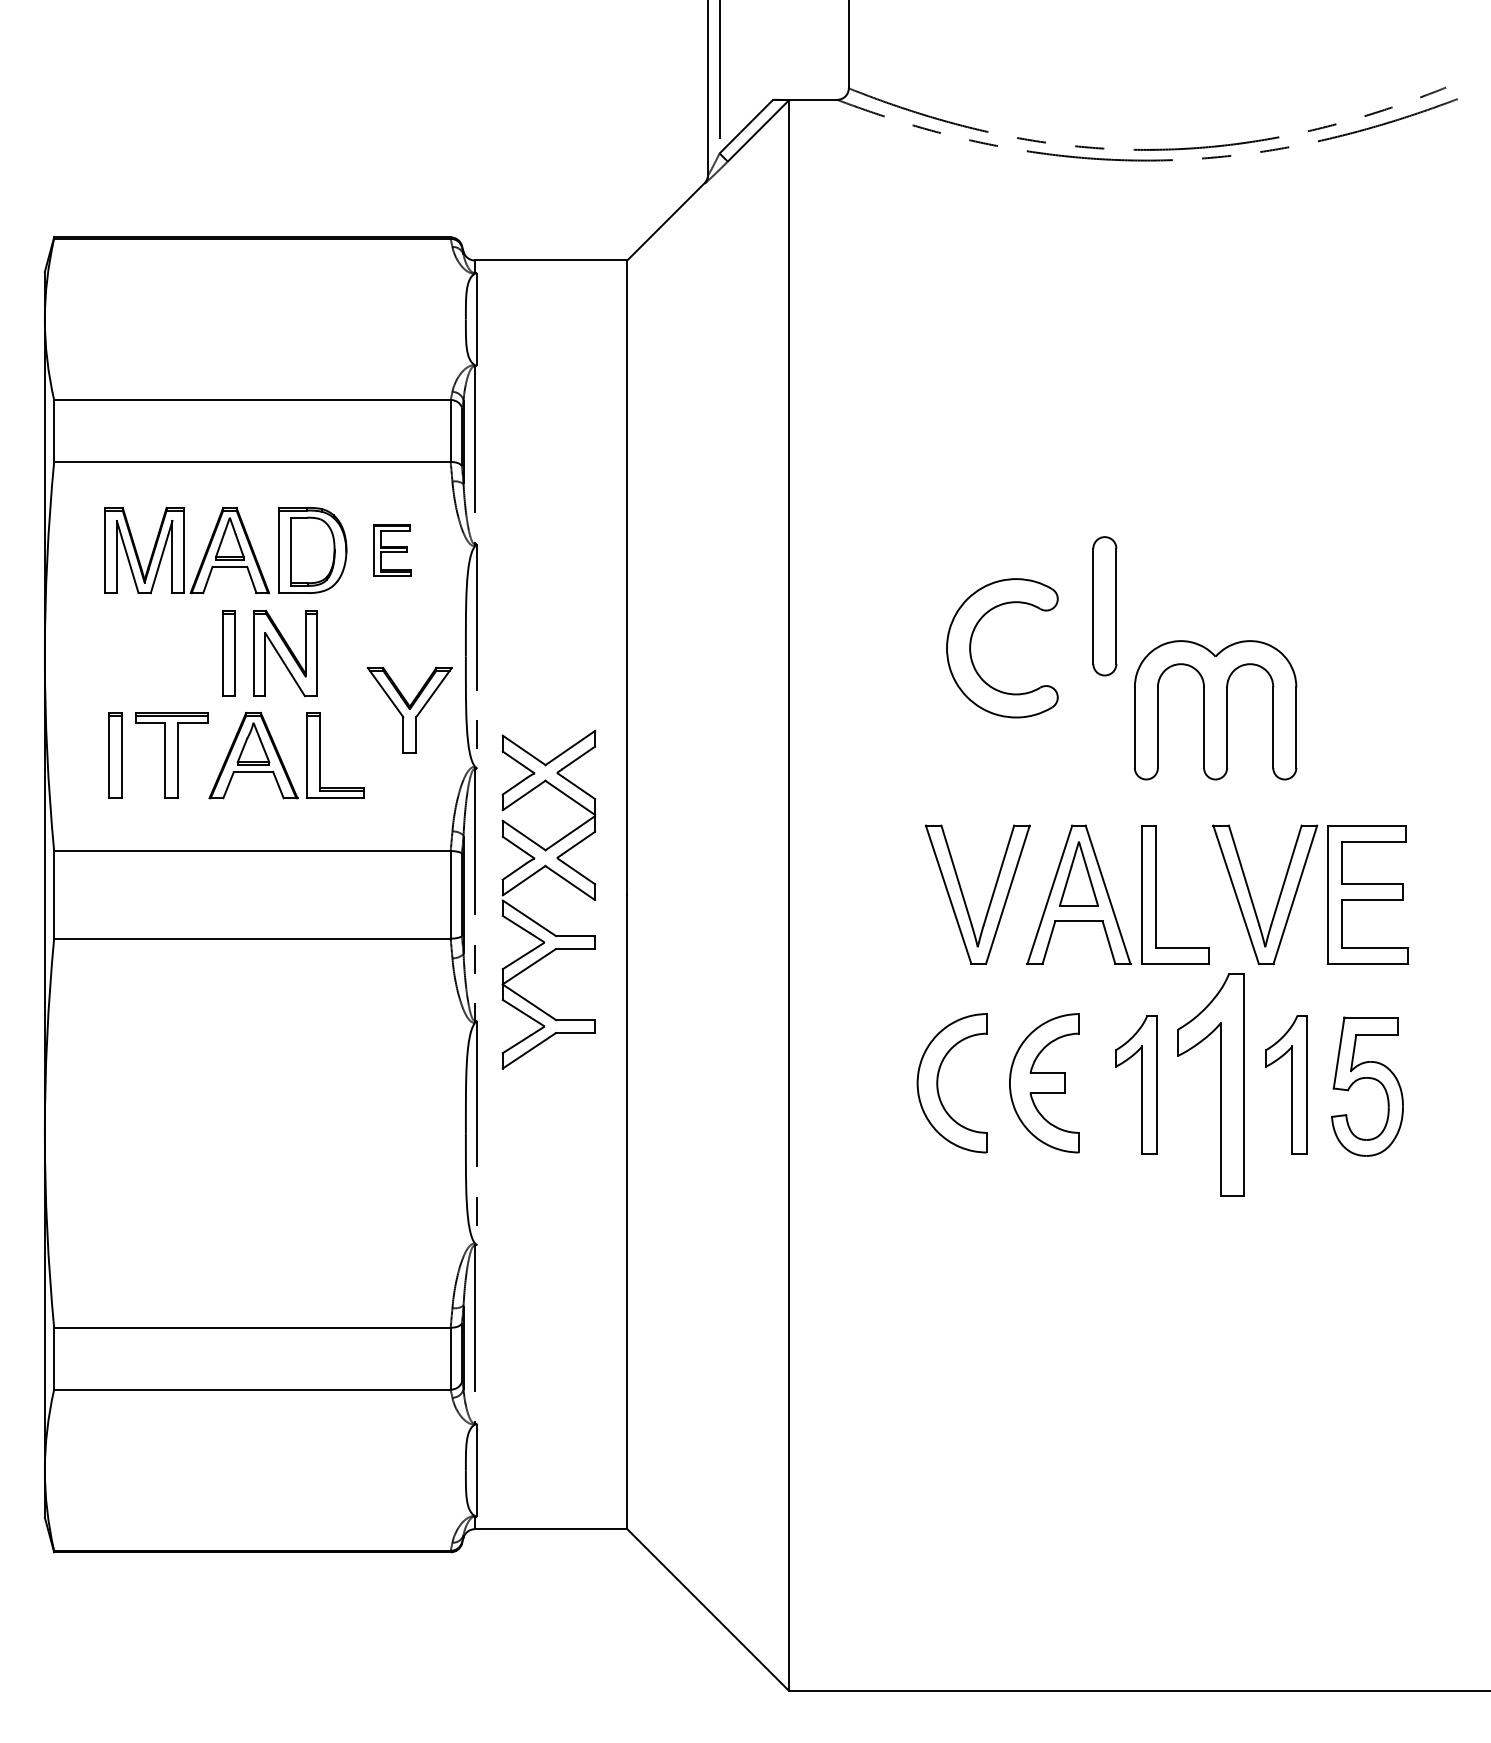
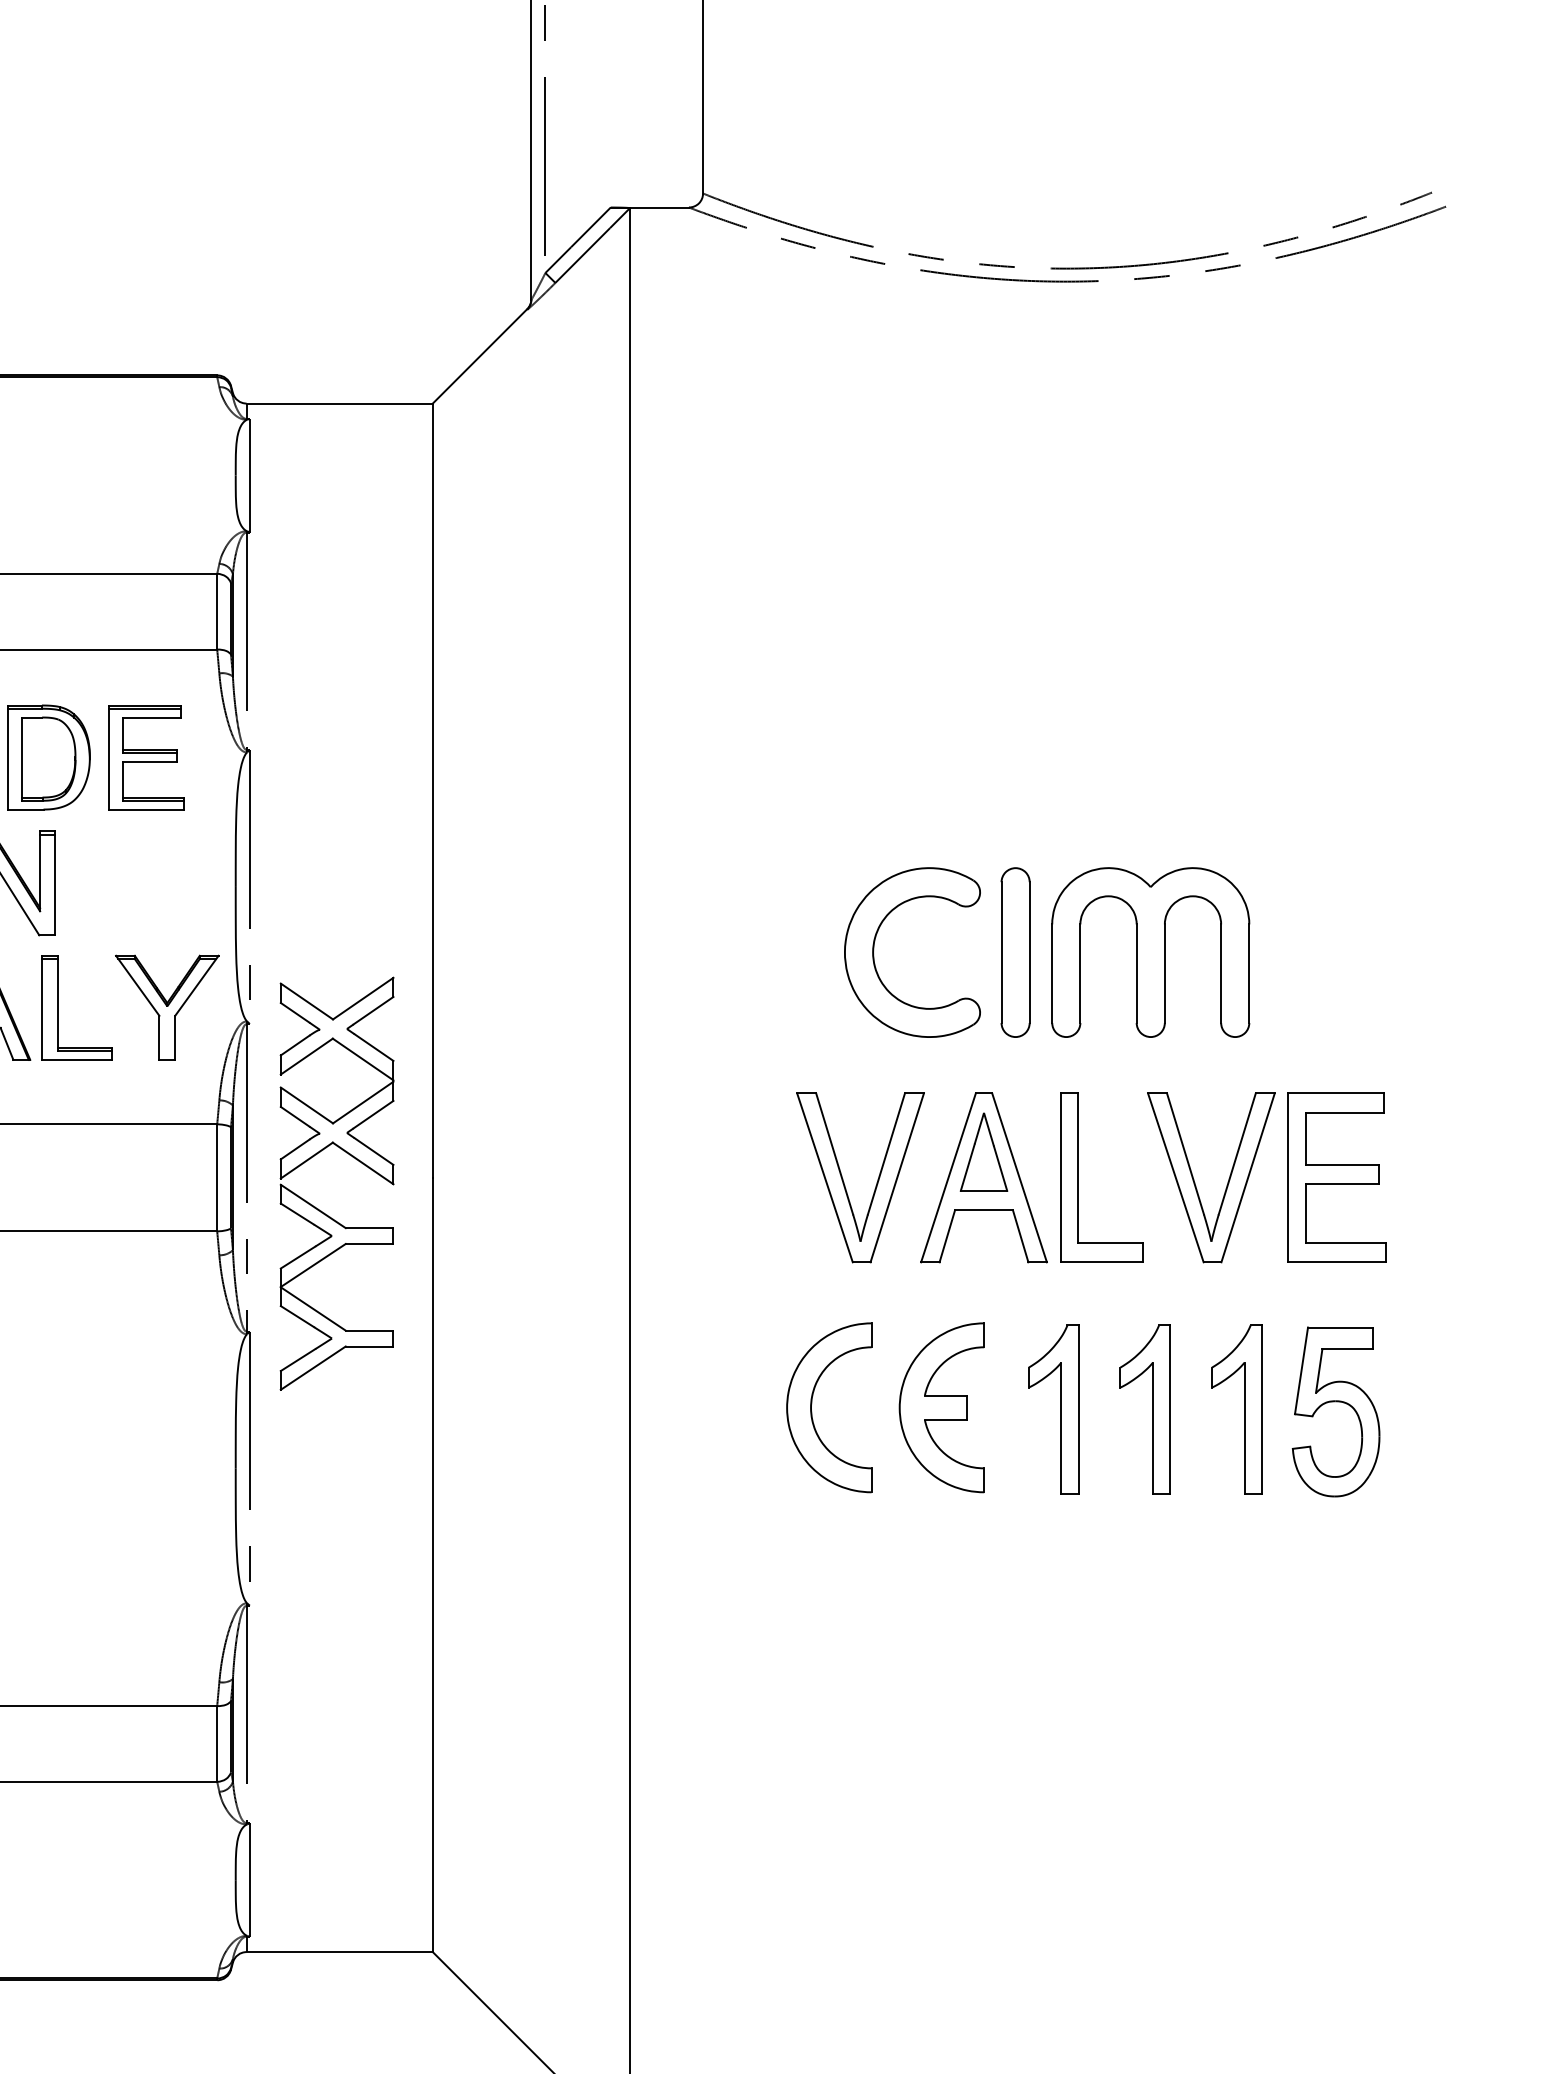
part: (392, 550) -> (146, 757), size x1.67
part: (1104, 606) -> (1015, 952), moved
part: (971, 645) -> (874, 949), moved
part: (409, 709) -> (166, 1006), moved
part: (1211, 1084) -> (1145, 1409), size x0.62

